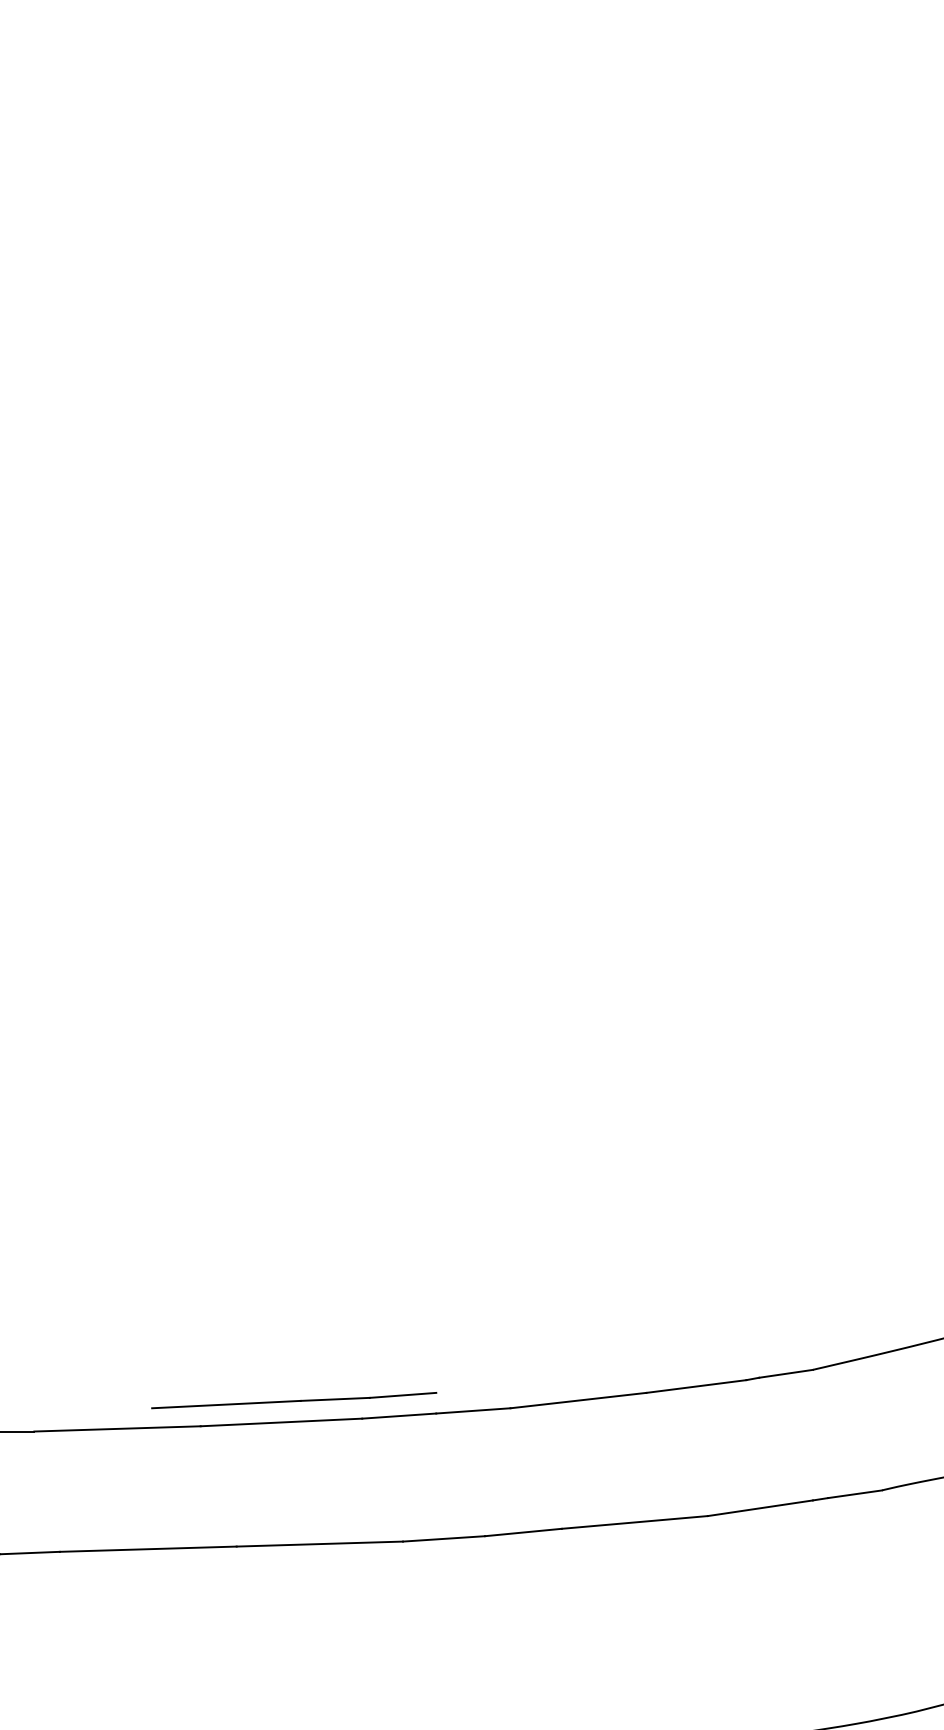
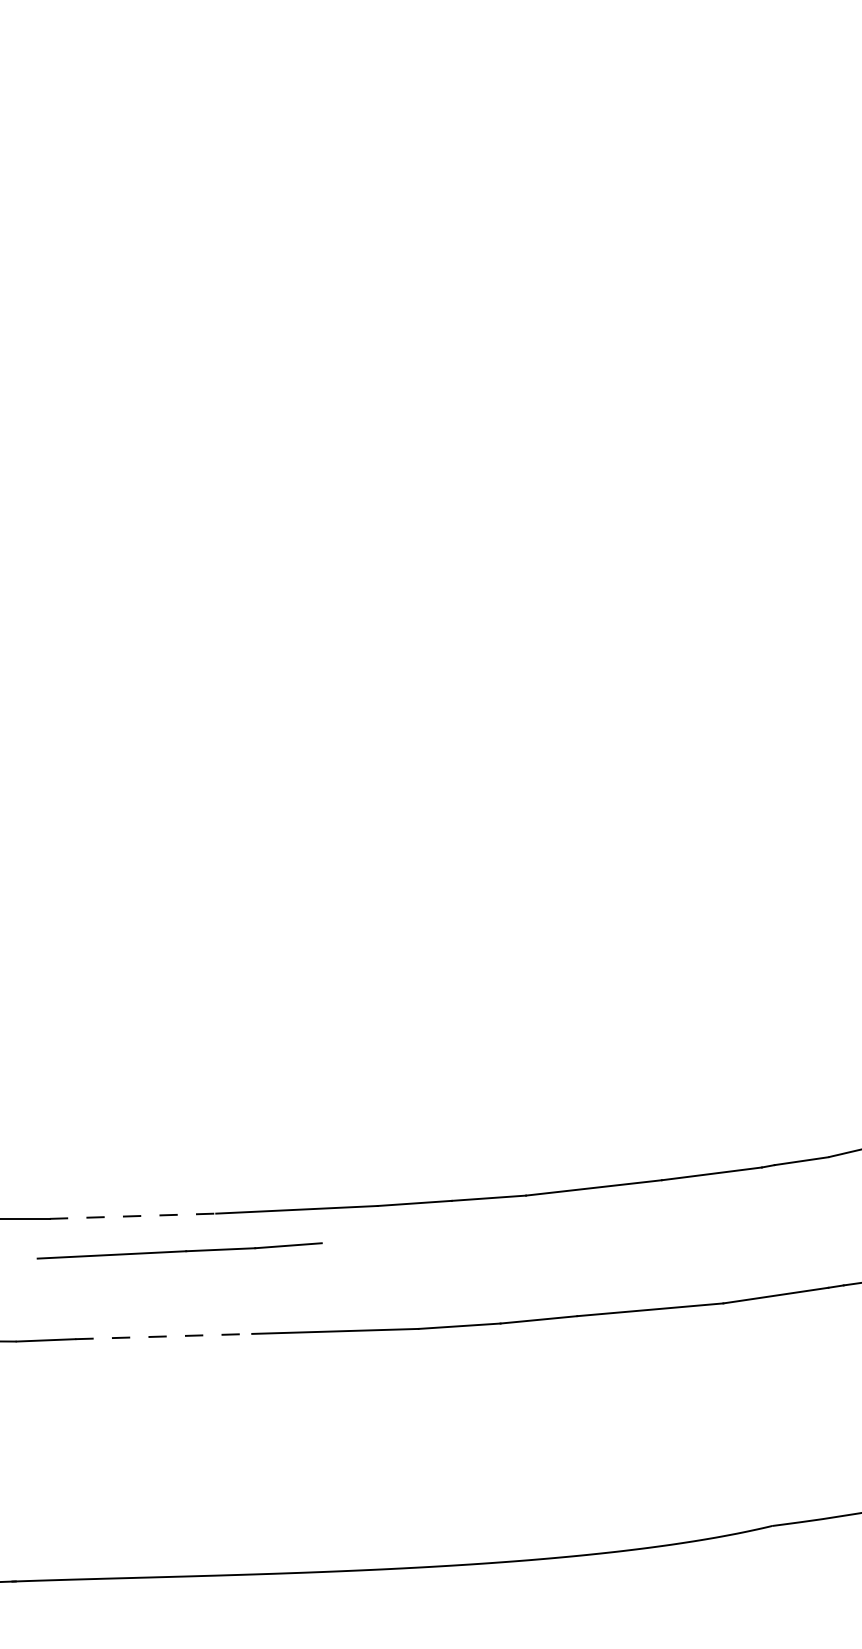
part: (294, 1400) -> (180, 1250), moved
line: (118, 1428) -> (134, 1215), solid -> dashed
line: (148, 1549) -> (164, 1336), solid -> dashed

